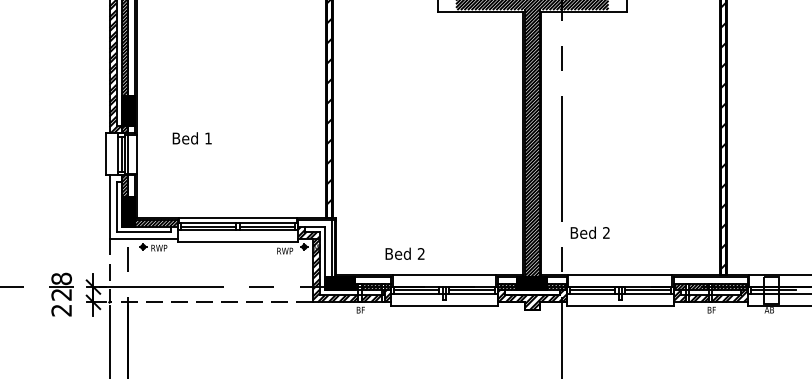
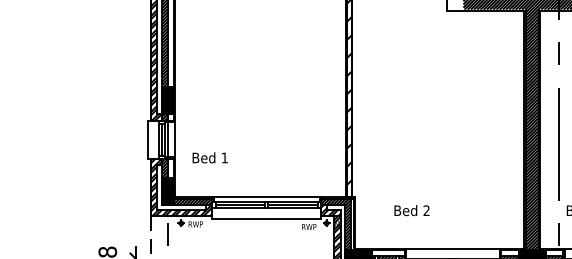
text: (191, 138) -> (209, 157), moved
hatch: (143, 206) -> (181, 186), added
hatch: (314, 247) -> (335, 223), added
text: (404, 253) -> (411, 210), moved

